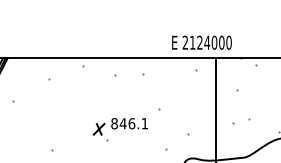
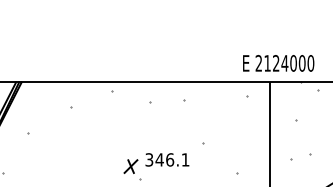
text: (201, 42) -> (278, 63), moved
text: (114, 123) -> (149, 159), 846.1 -> 346.1

